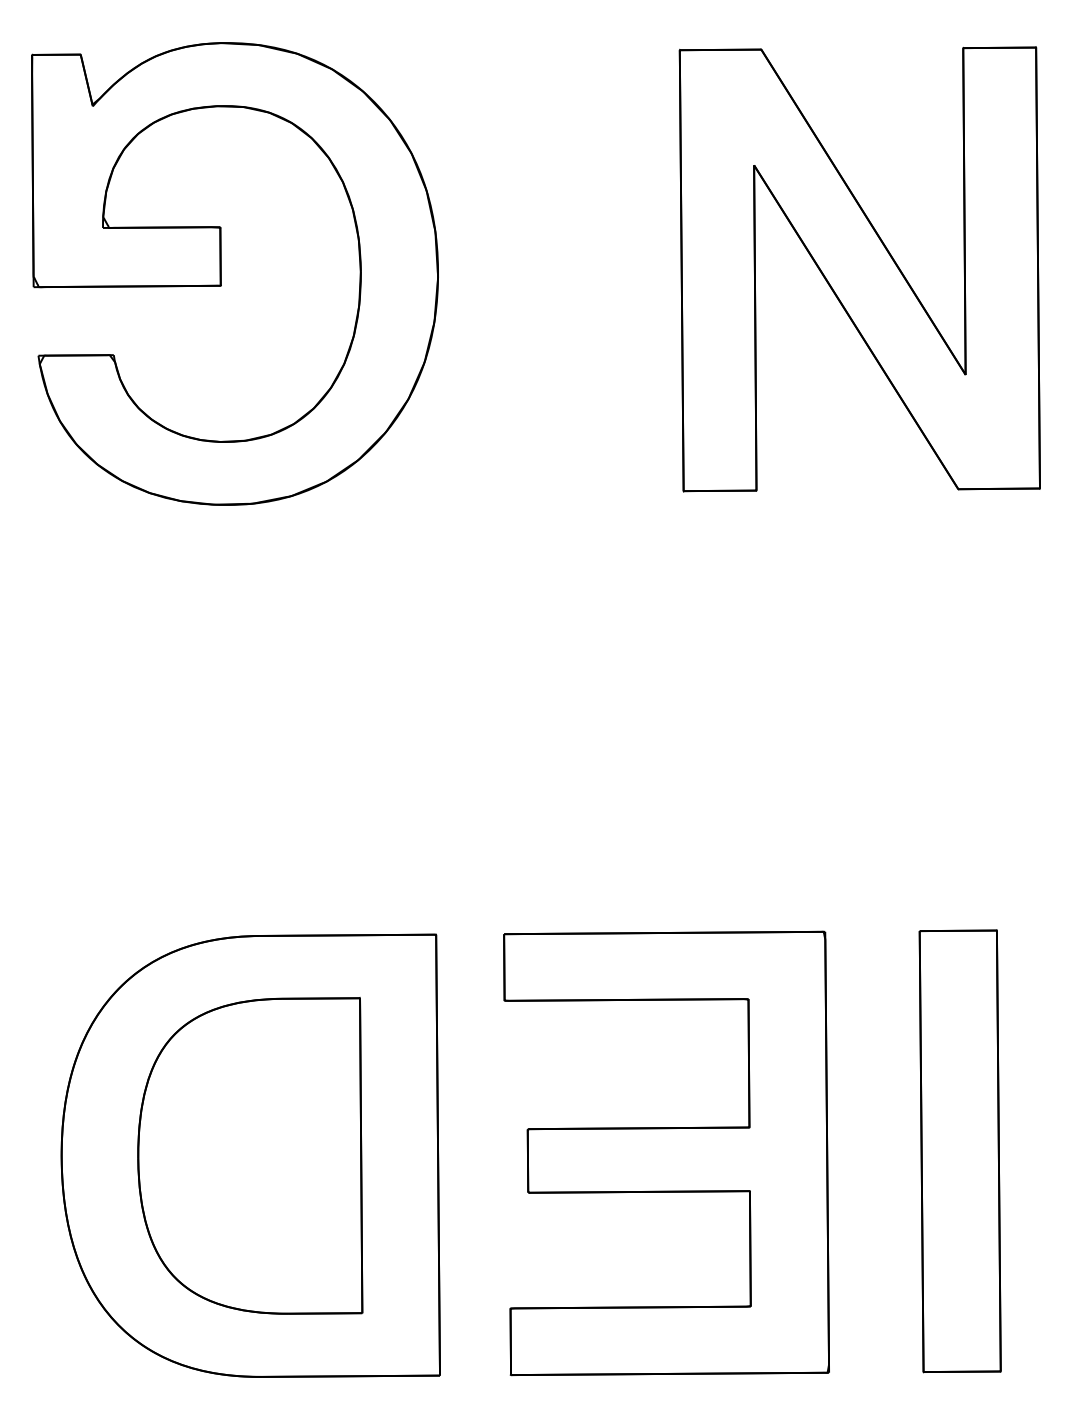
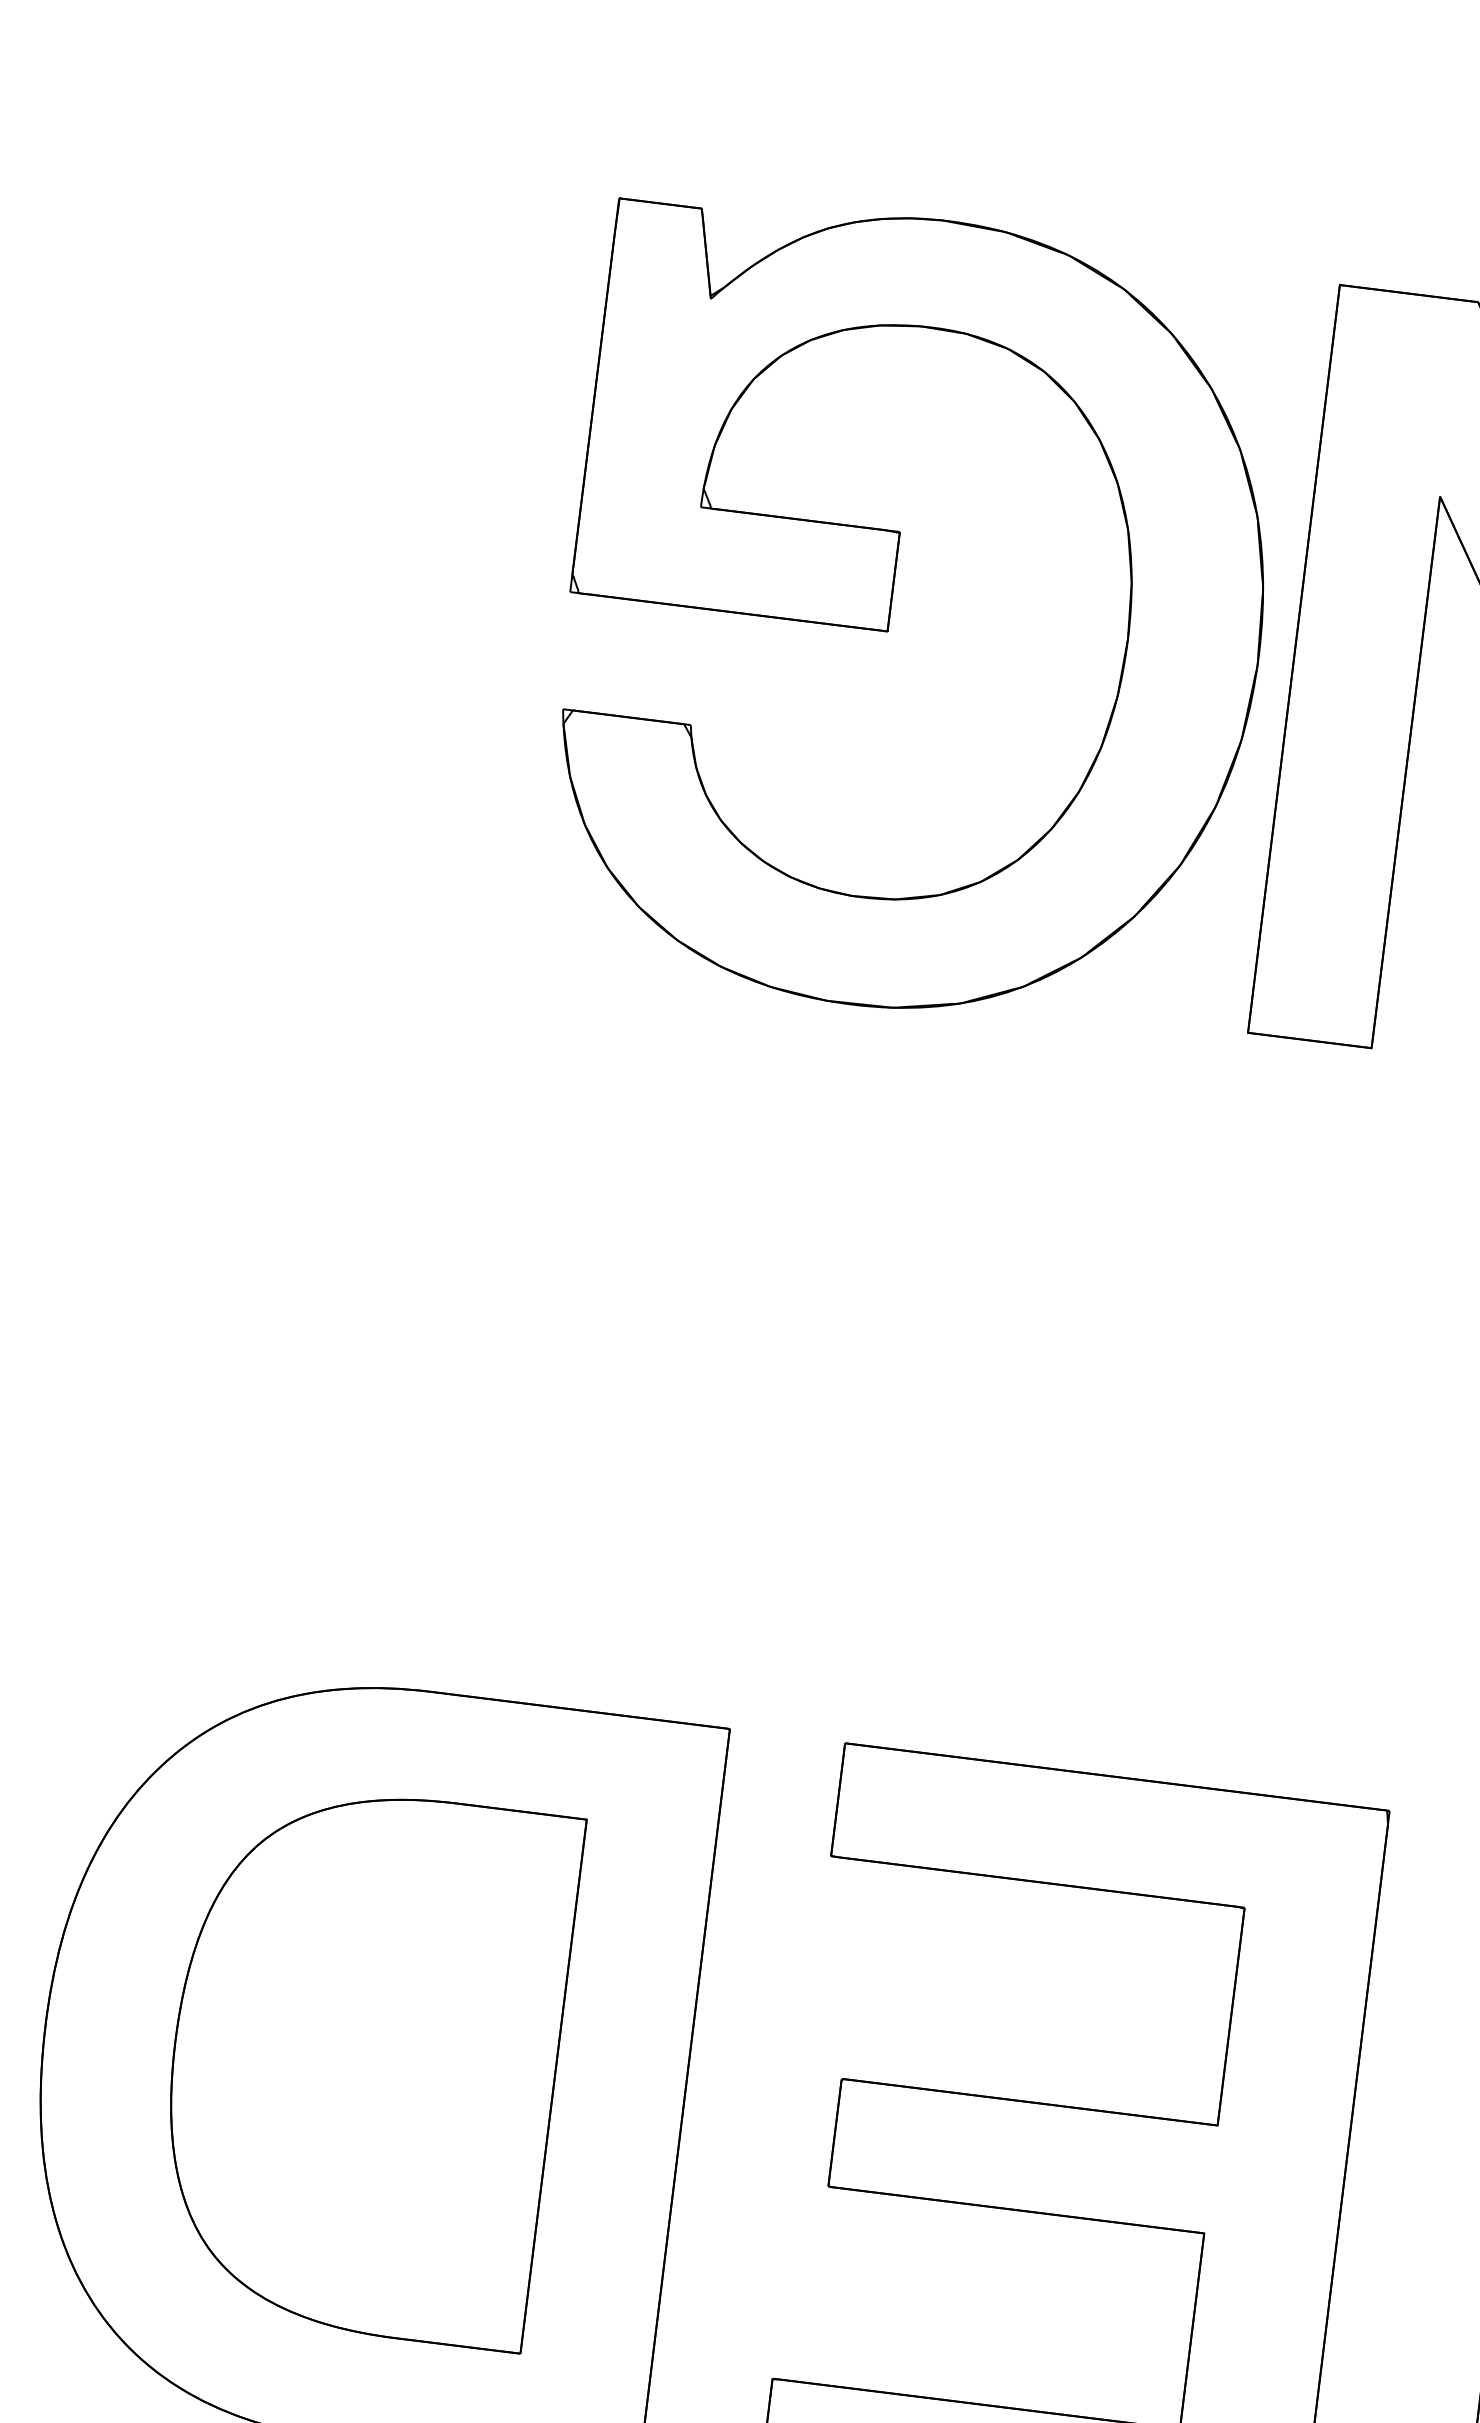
part: (221, 273) -> (891, 610), moved

